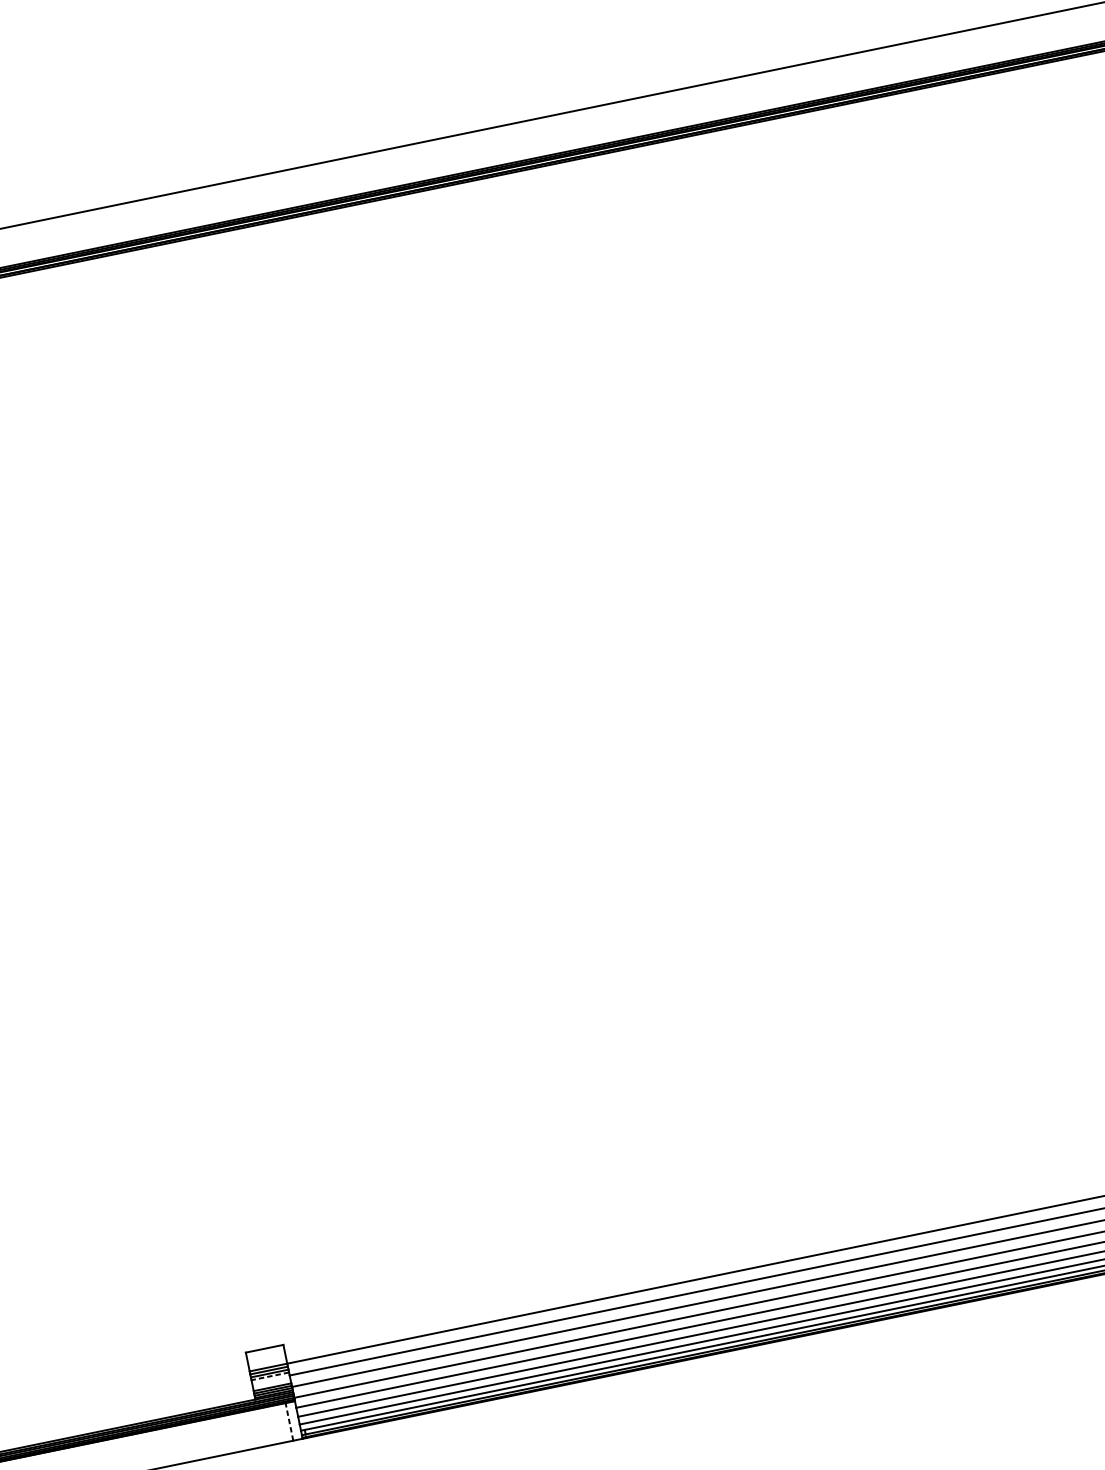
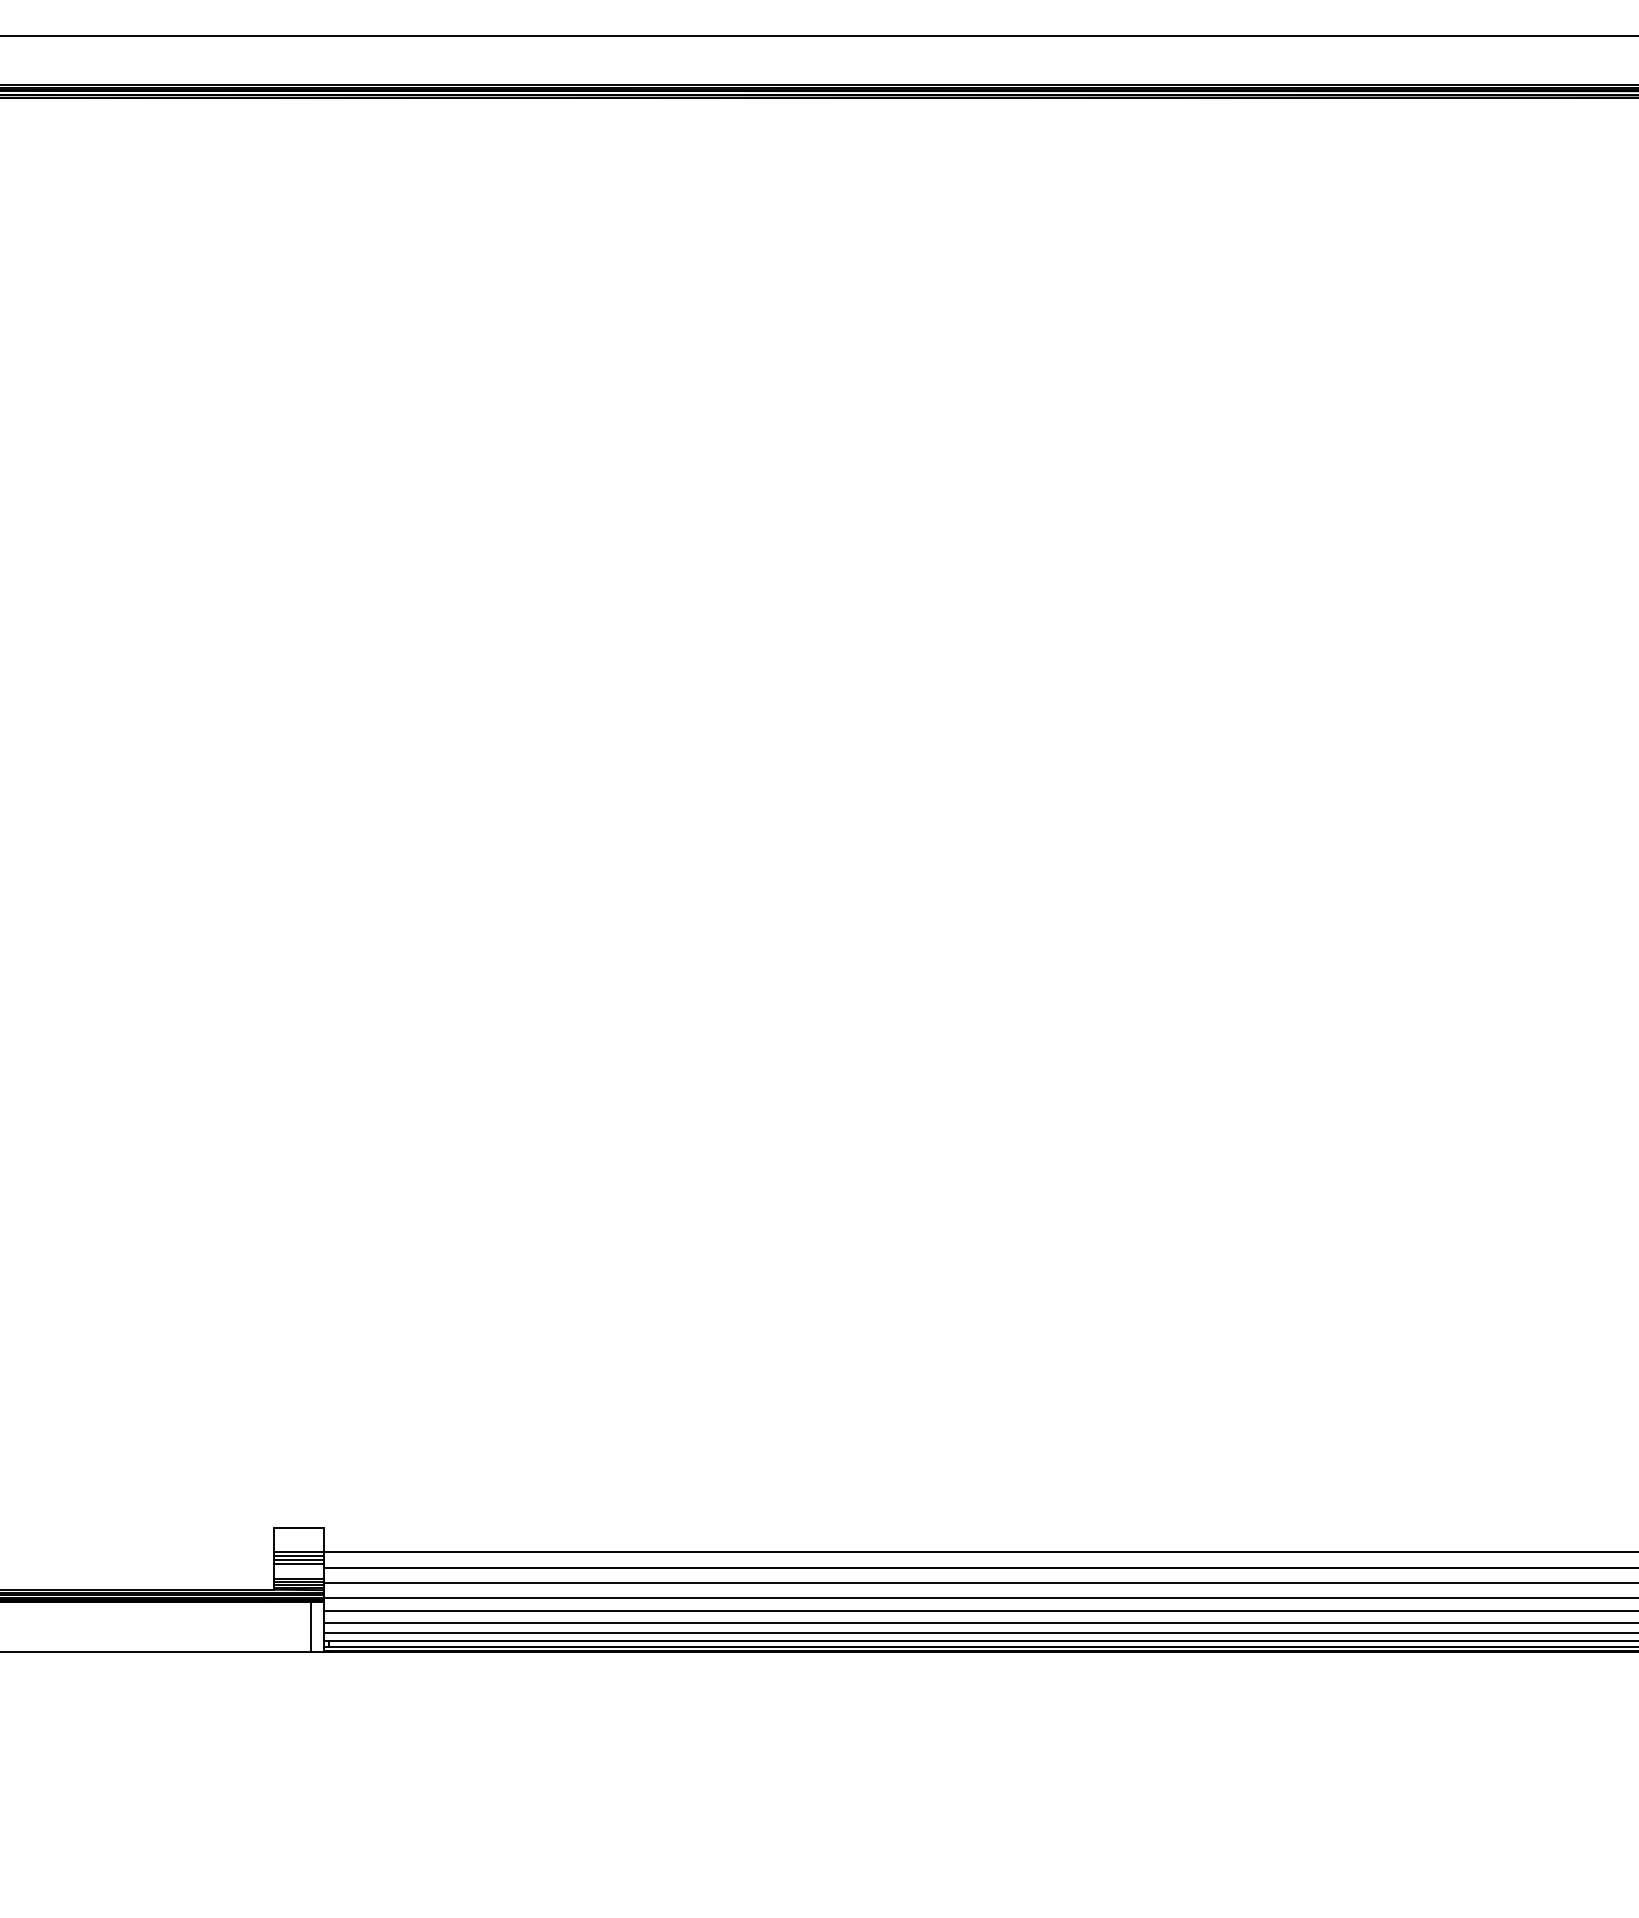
line: (270, 1376) -> (299, 1564), dashed -> solid
line: (289, 1421) -> (311, 1626), dashed -> solid

